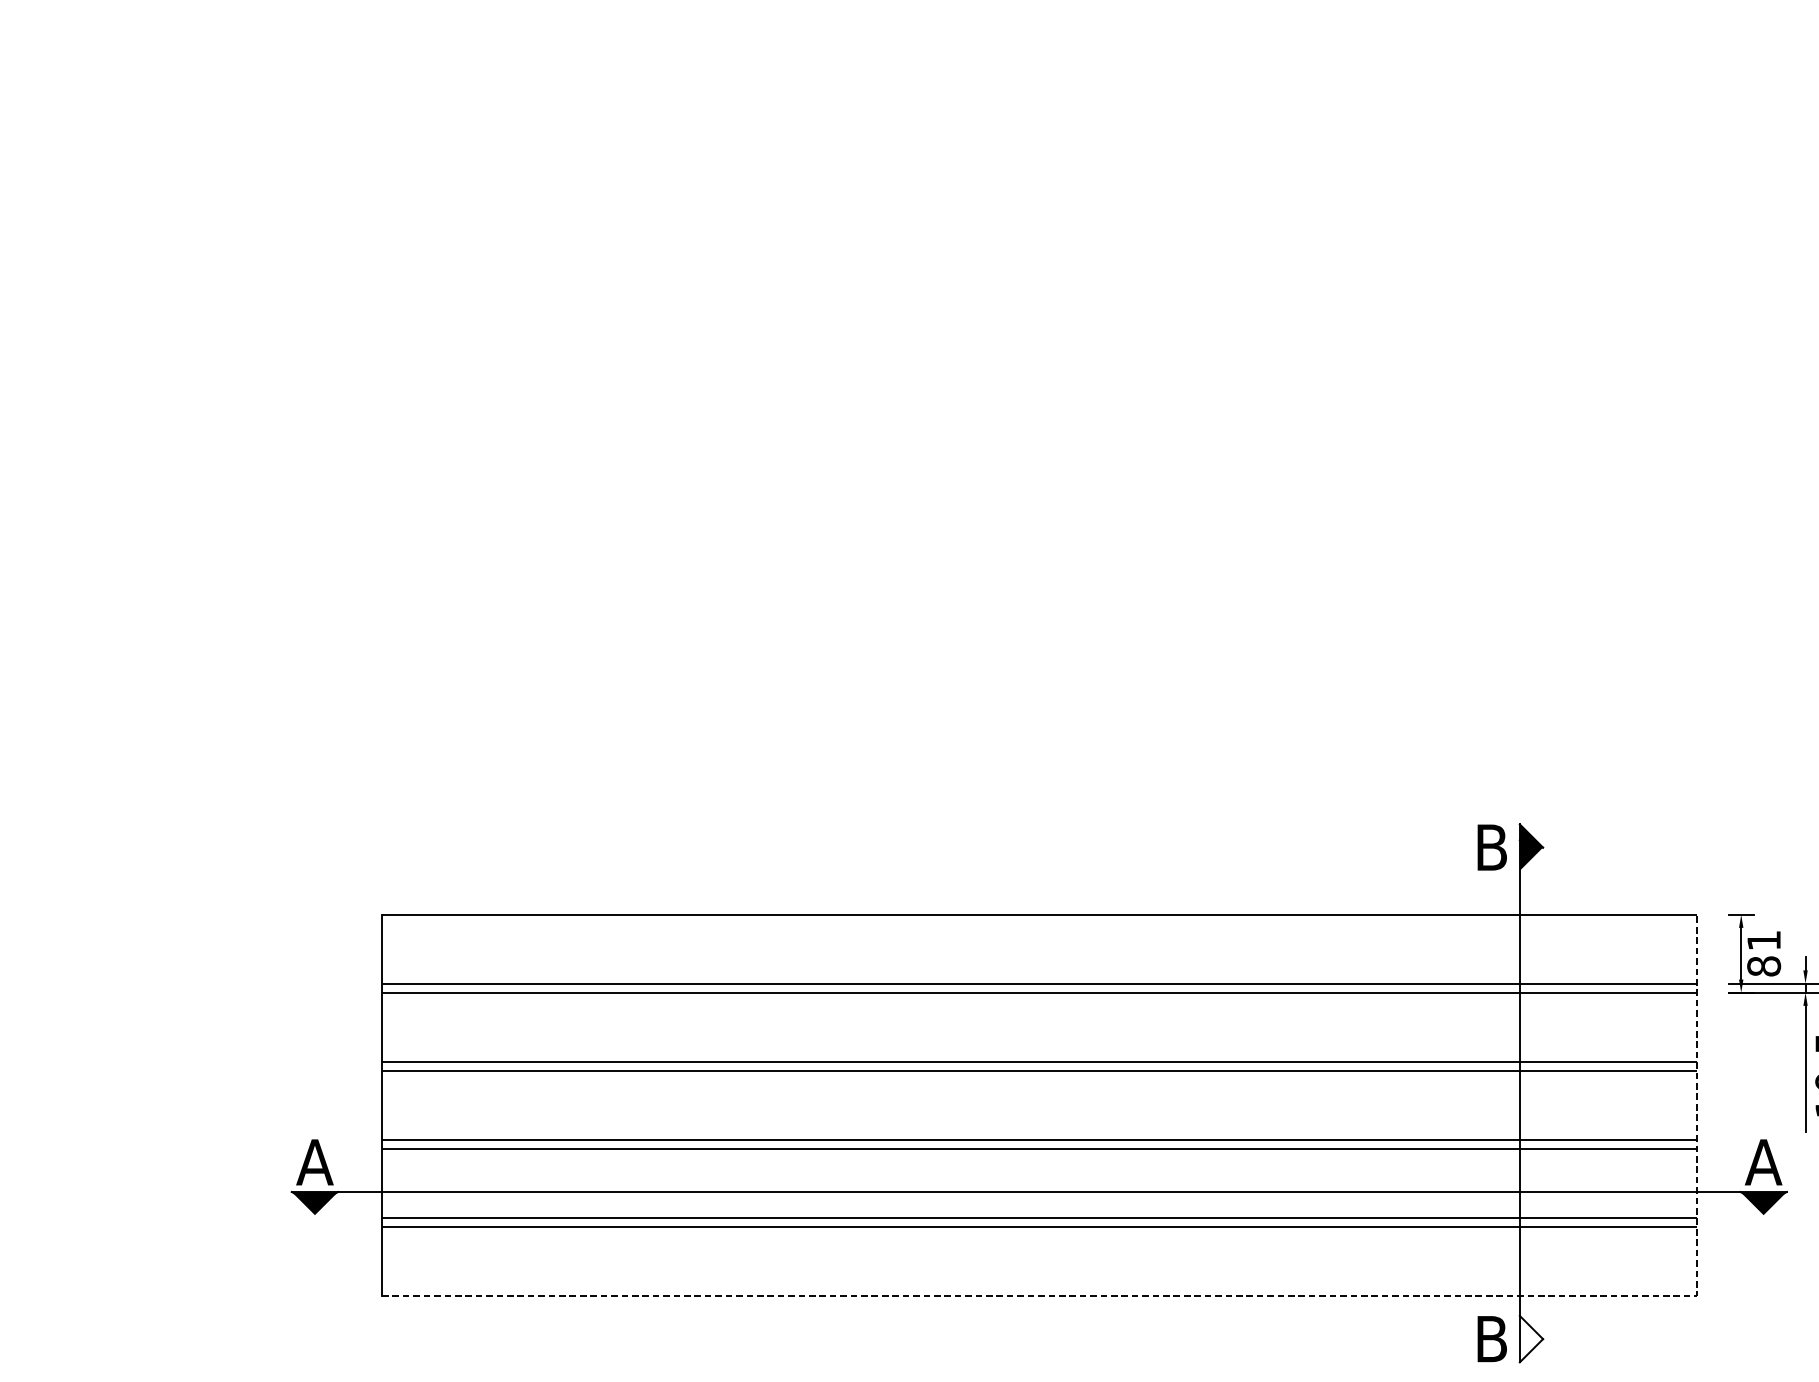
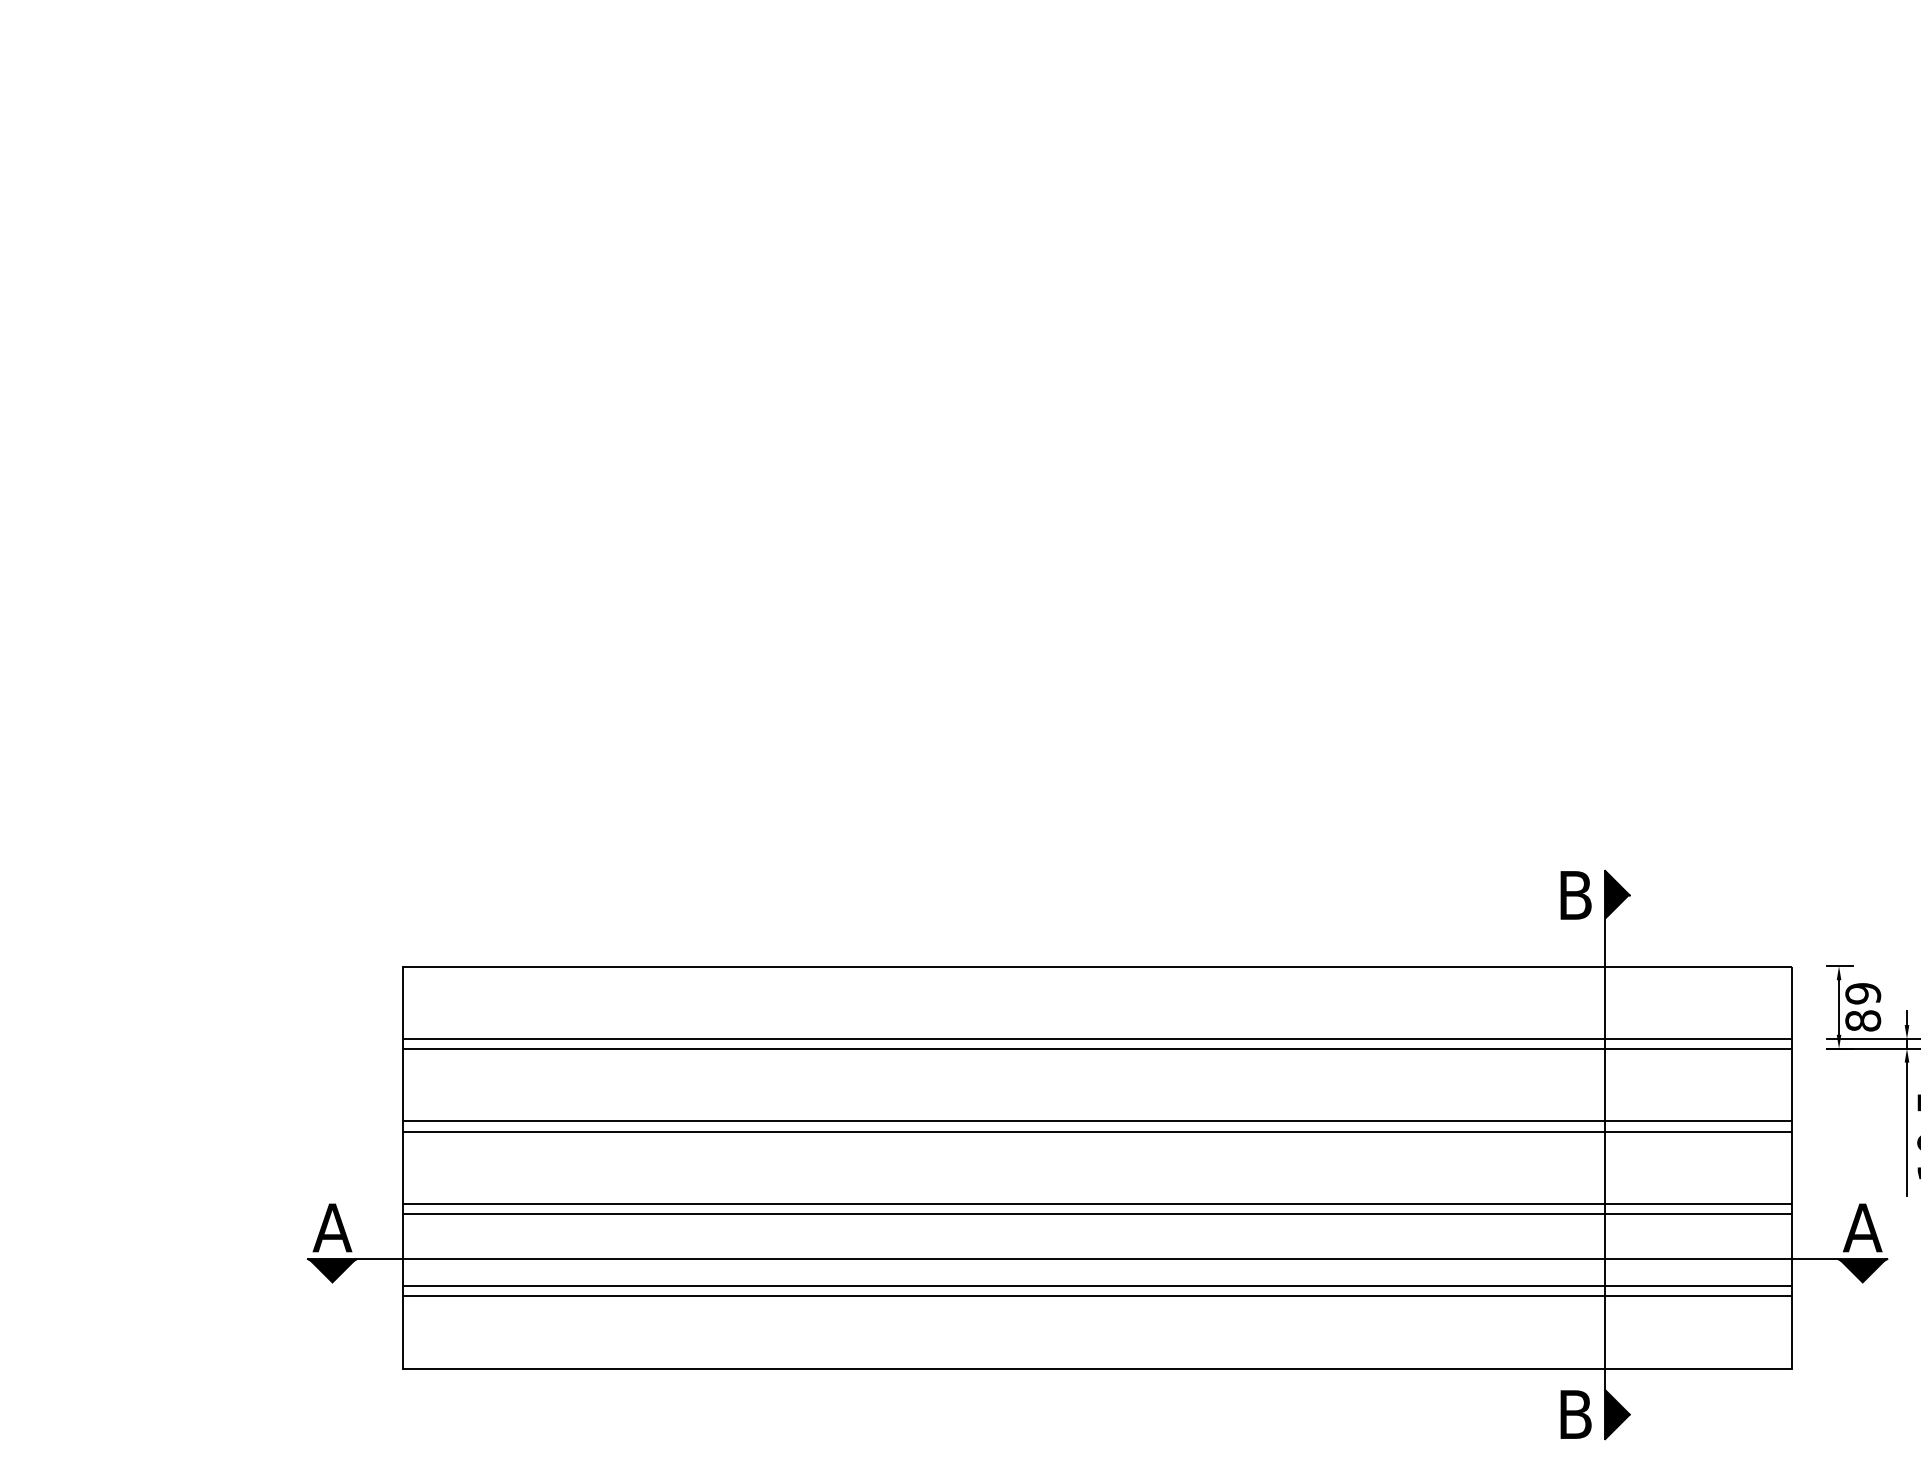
text: (1764, 940) -> (1863, 993), 81 -> 89
line: (1230, 1295) -> (1299, 1368), dashed -> solid
fill: (1531, 1339) -> (1617, 1414), added

